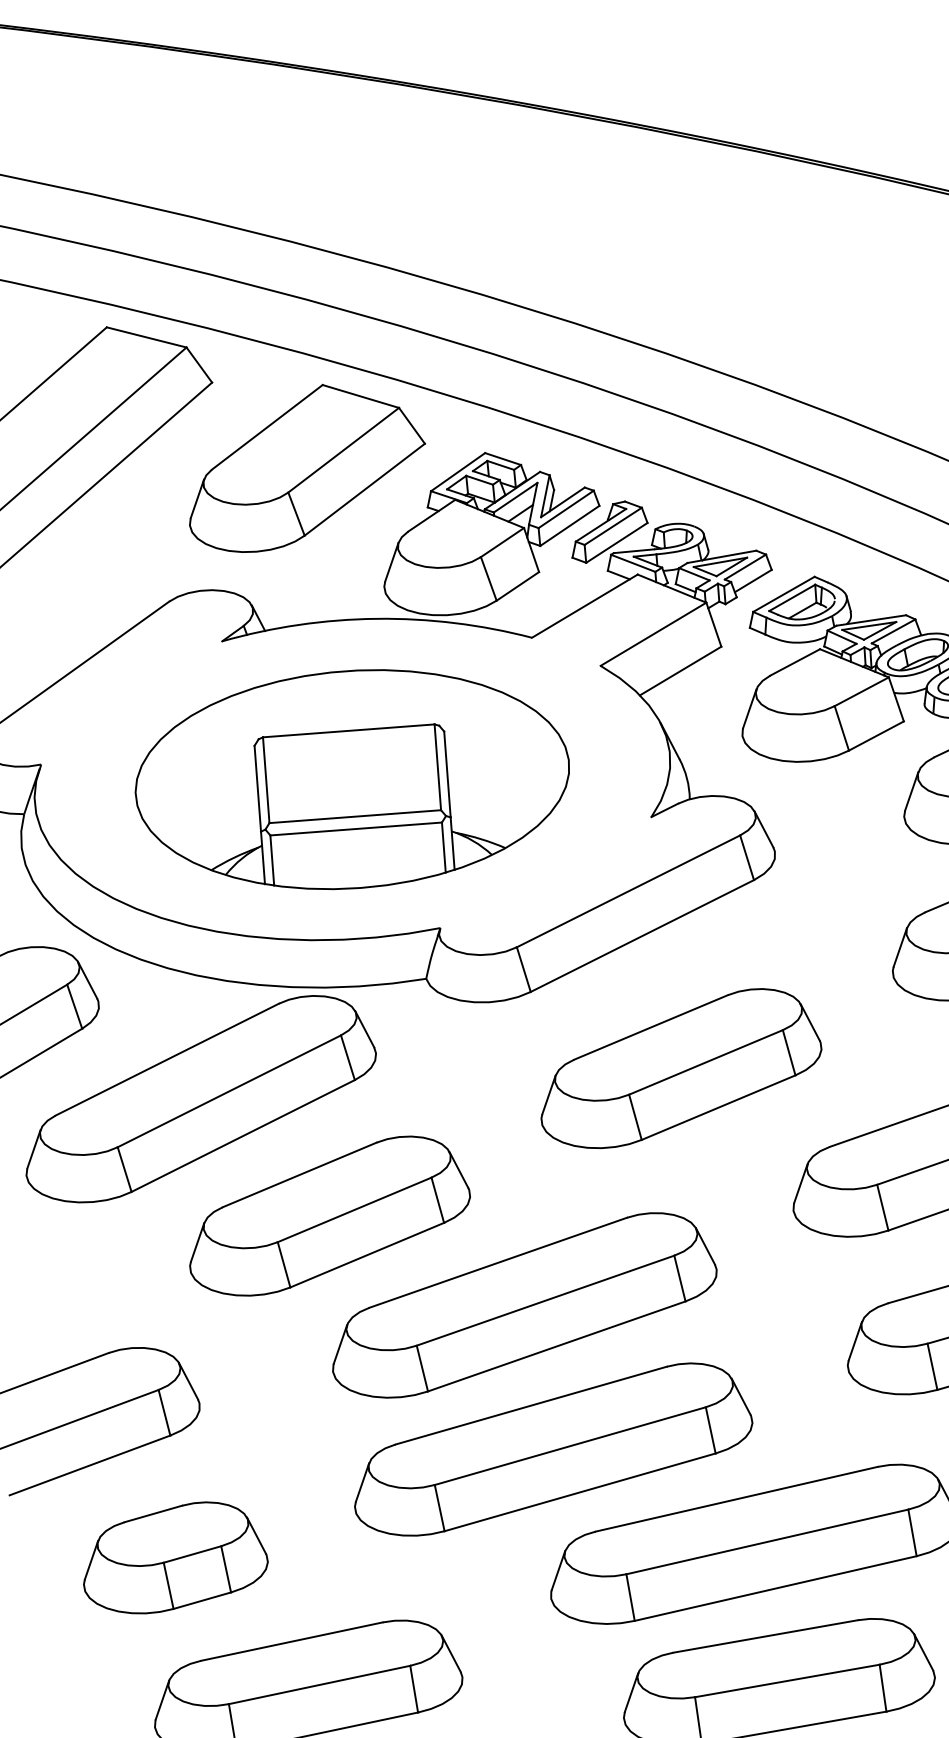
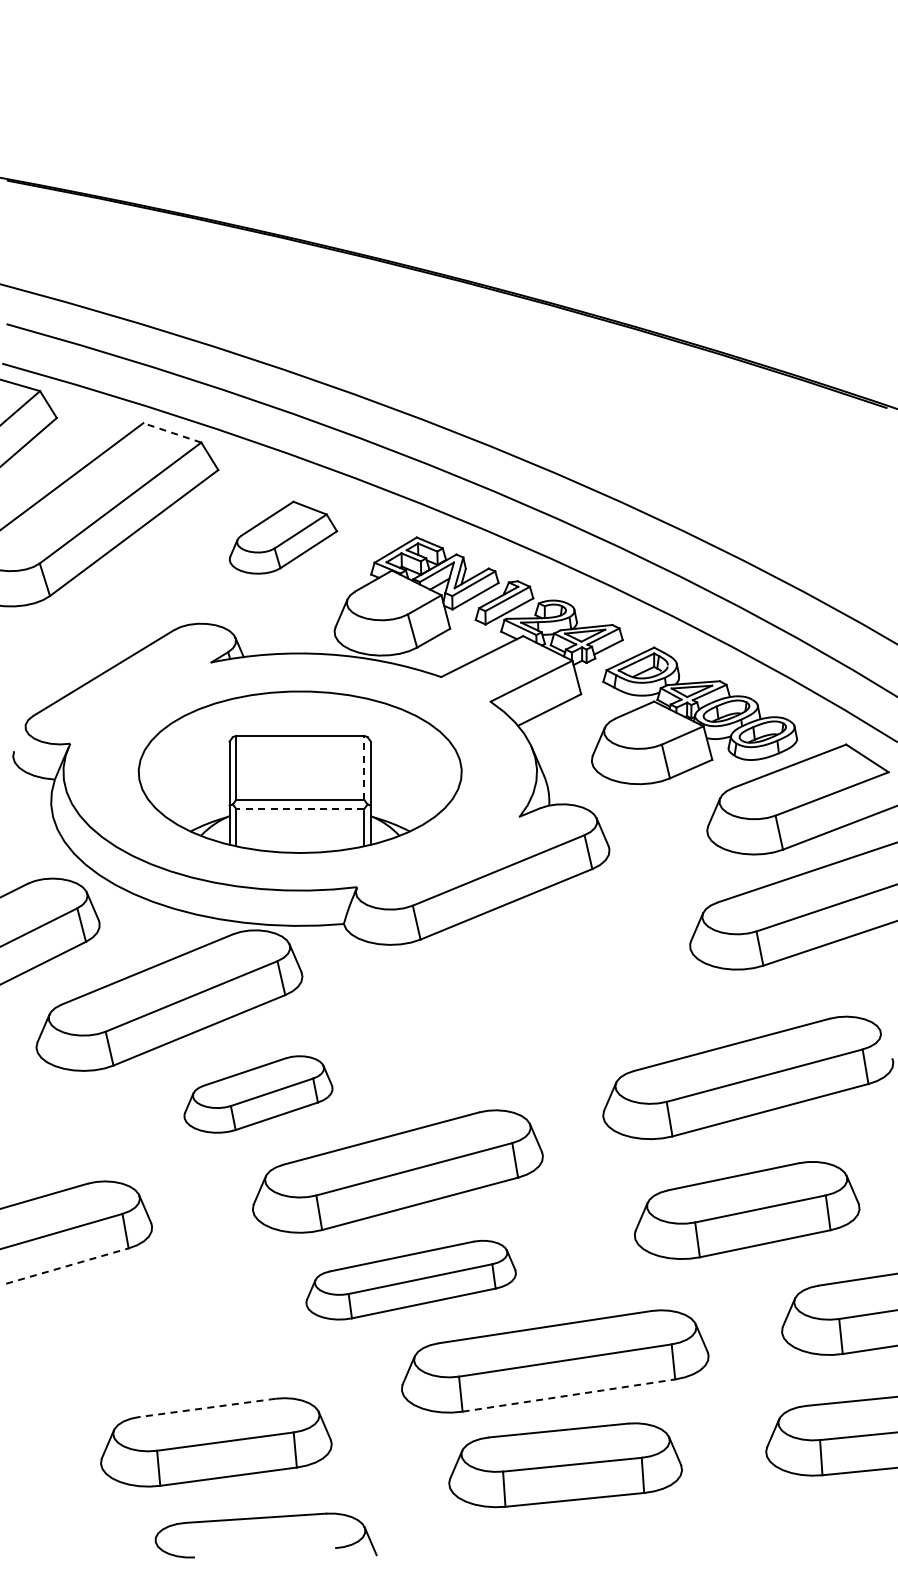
line: (146, 336) -> (172, 432), solid -> dashed
part: (306, 466) -> (283, 537), size x0.6
line: (438, 766) -> (364, 767), solid -> dashed
line: (356, 829) -> (300, 809), solid -> dashed
part: (679, 1068) -> (526, 1004), removed
part: (328, 1216) -> (258, 1094), size x0.7
part: (551, 1450) -> (410, 1280), size x0.7
line: (90, 1466) -> (67, 1266), solid -> dashed
part: (173, 1558) -> (124, 1339), removed
line: (775, 1588) -> (568, 1395), solid -> dashed
line: (292, 1641) -> (207, 1407), solid -> dashed

